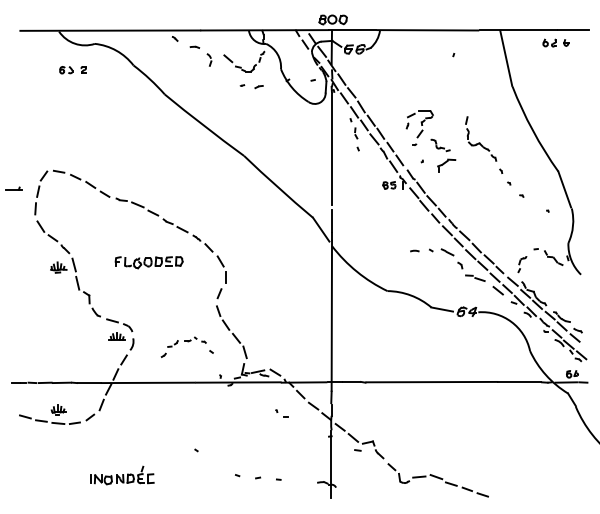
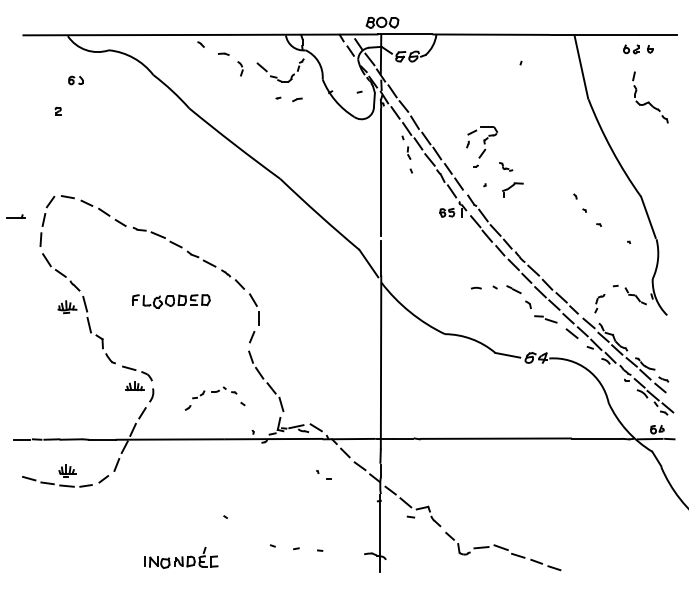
part: (83, 69) -> (57, 110), moved
part: (481, 138) -> (650, 97), moved
part: (440, 145) -> (505, 166), size x0.6
part: (122, 475) -> (181, 557), moved

